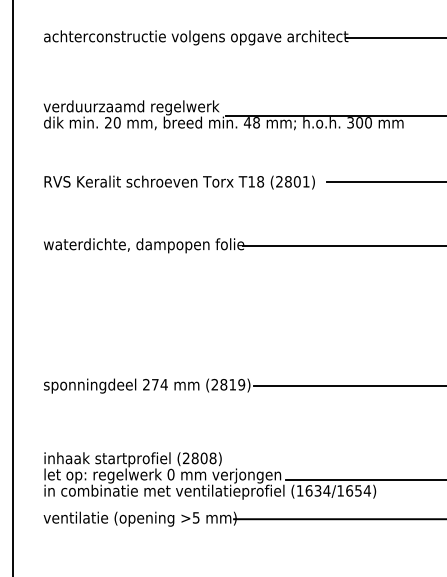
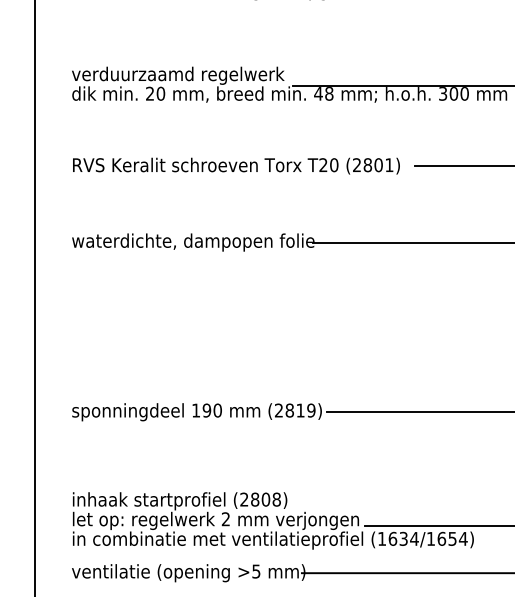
text: (256, 181) -> (329, 164), T18 -> T20
text: (155, 384) -> (207, 410), 274 -> 190
text: (170, 474) -> (225, 519), 0 -> 2

